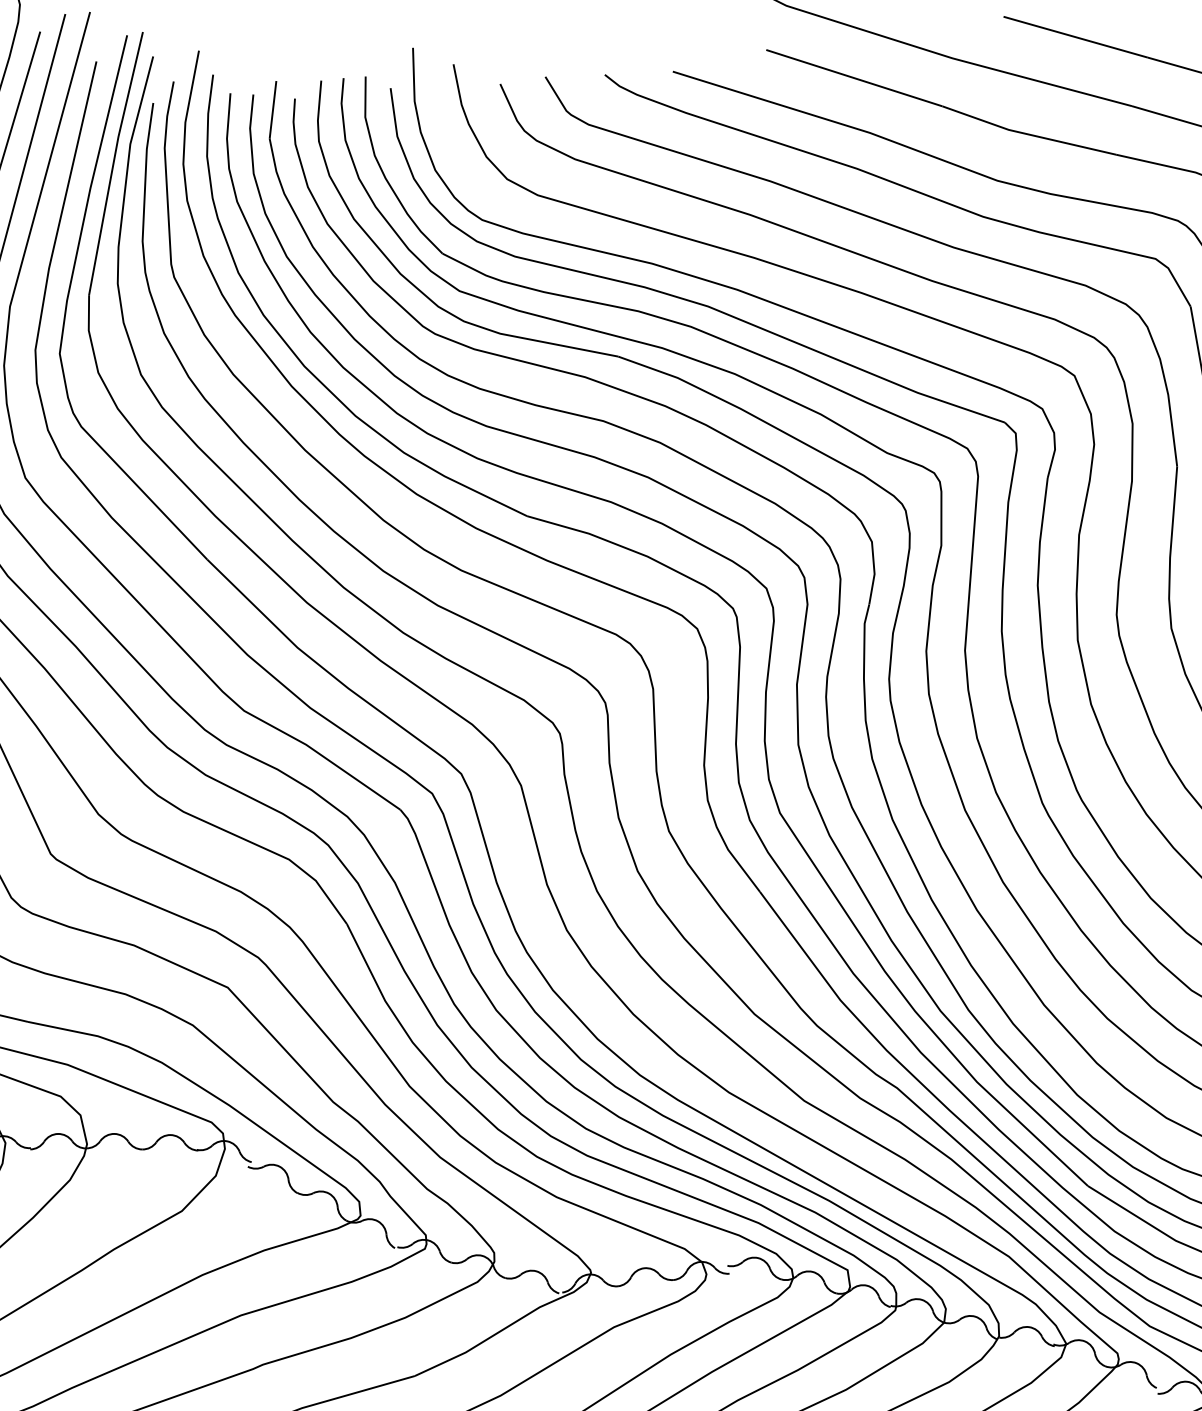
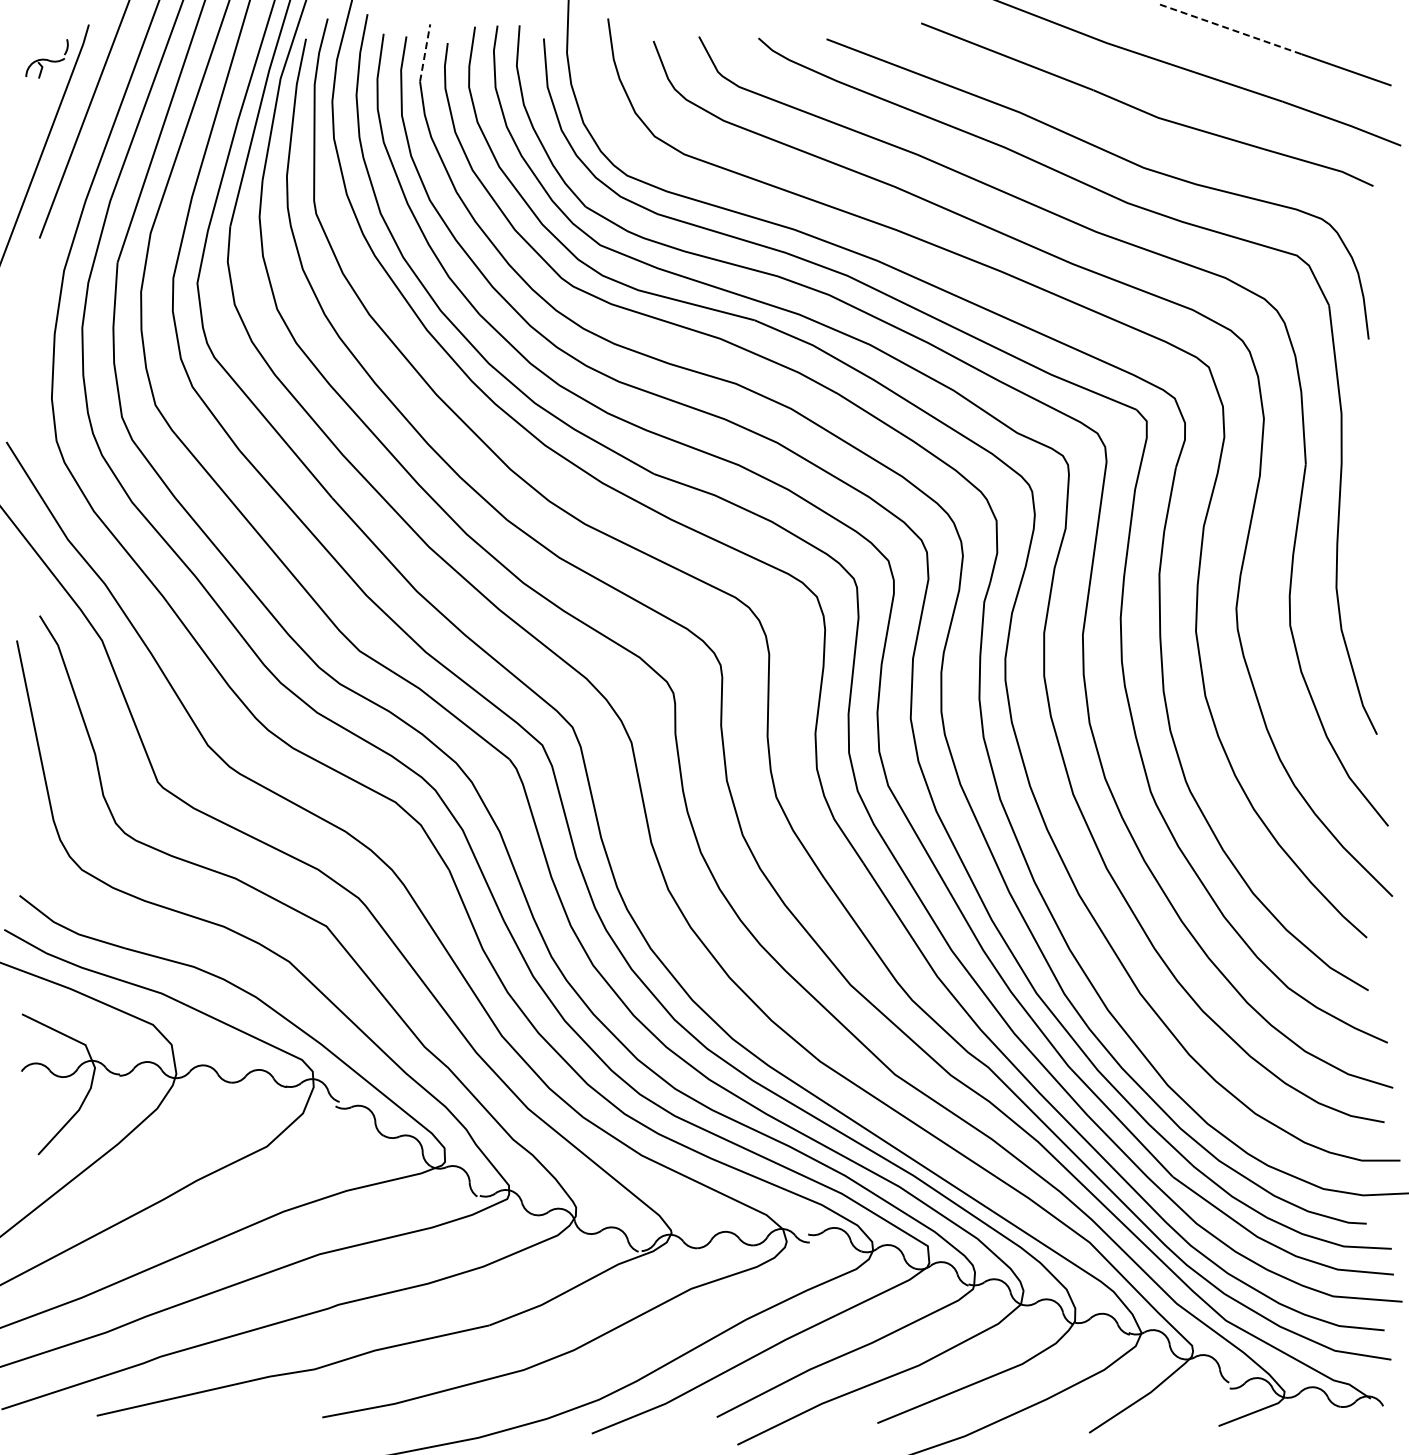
line: (1075, 37) -> (1230, 29), solid -> dashed
line: (273, 109) -> (425, 52), solid -> dashed

